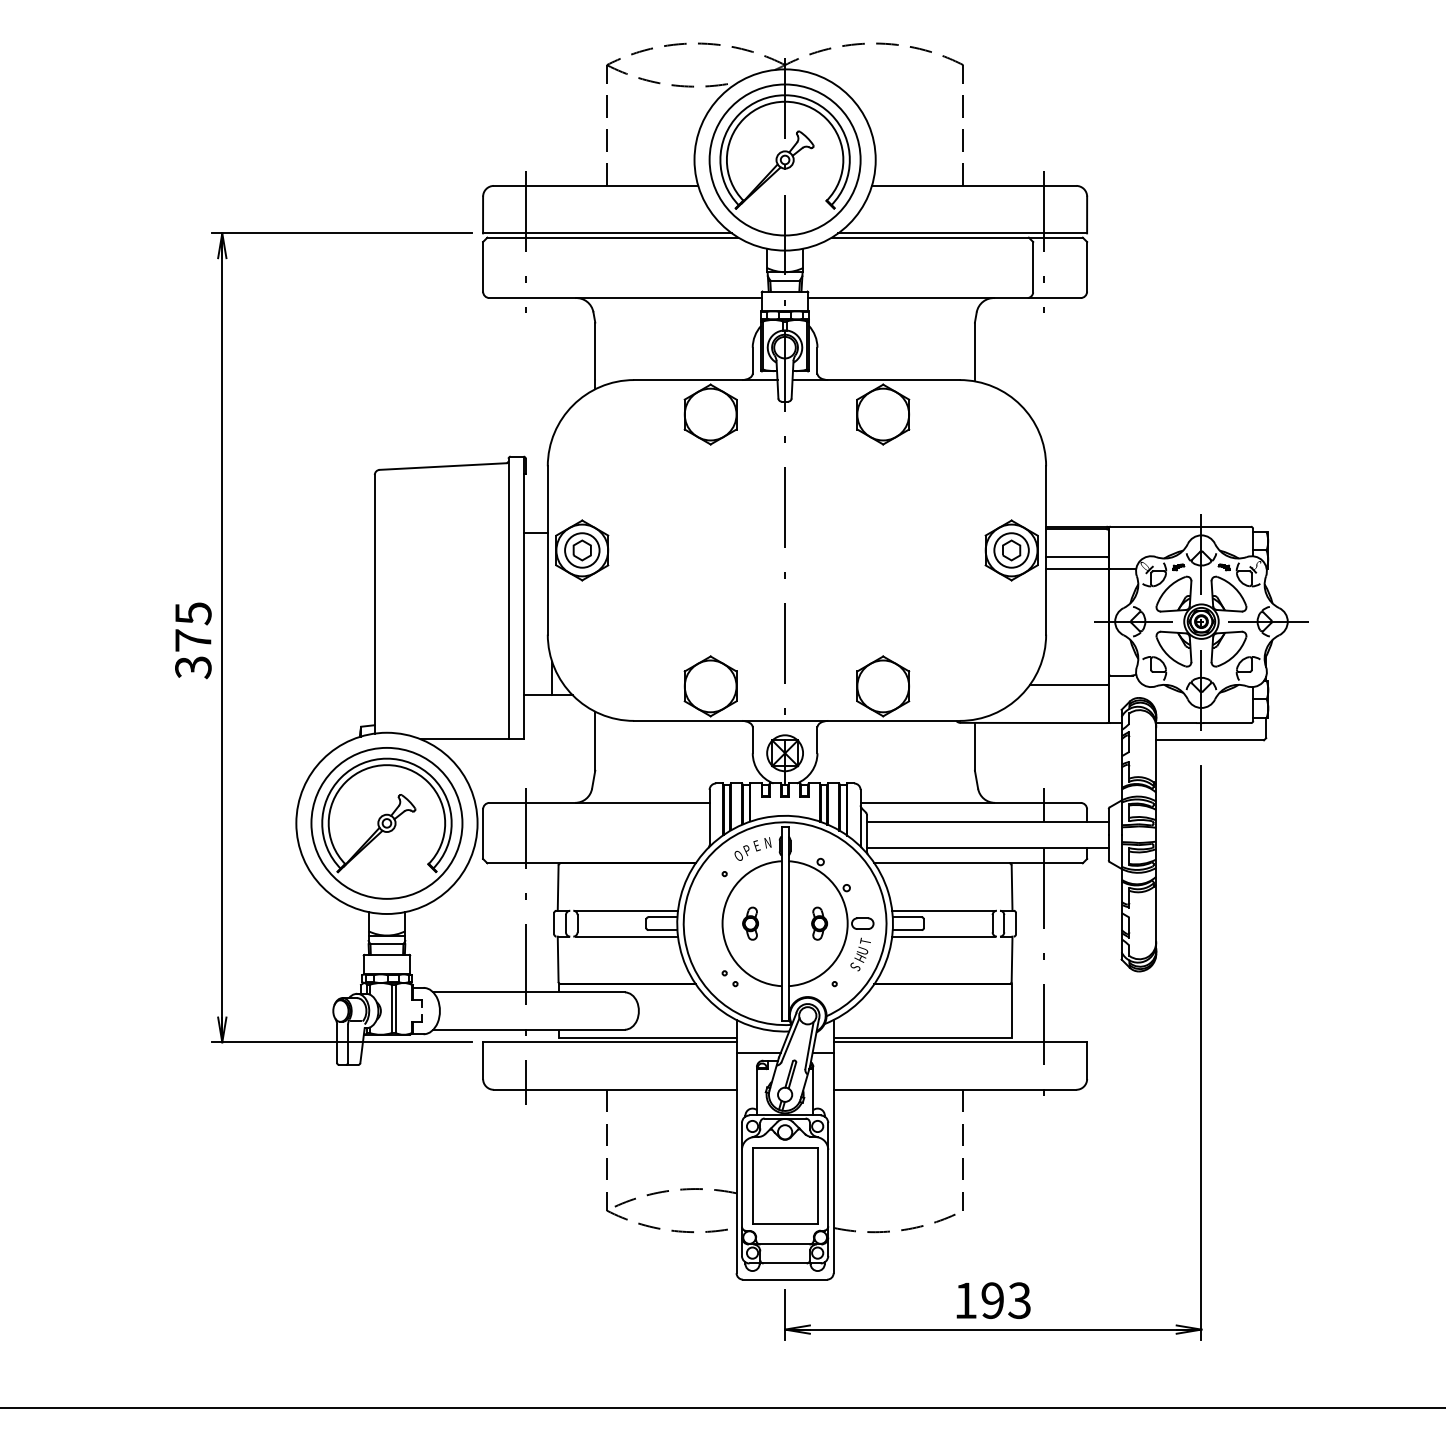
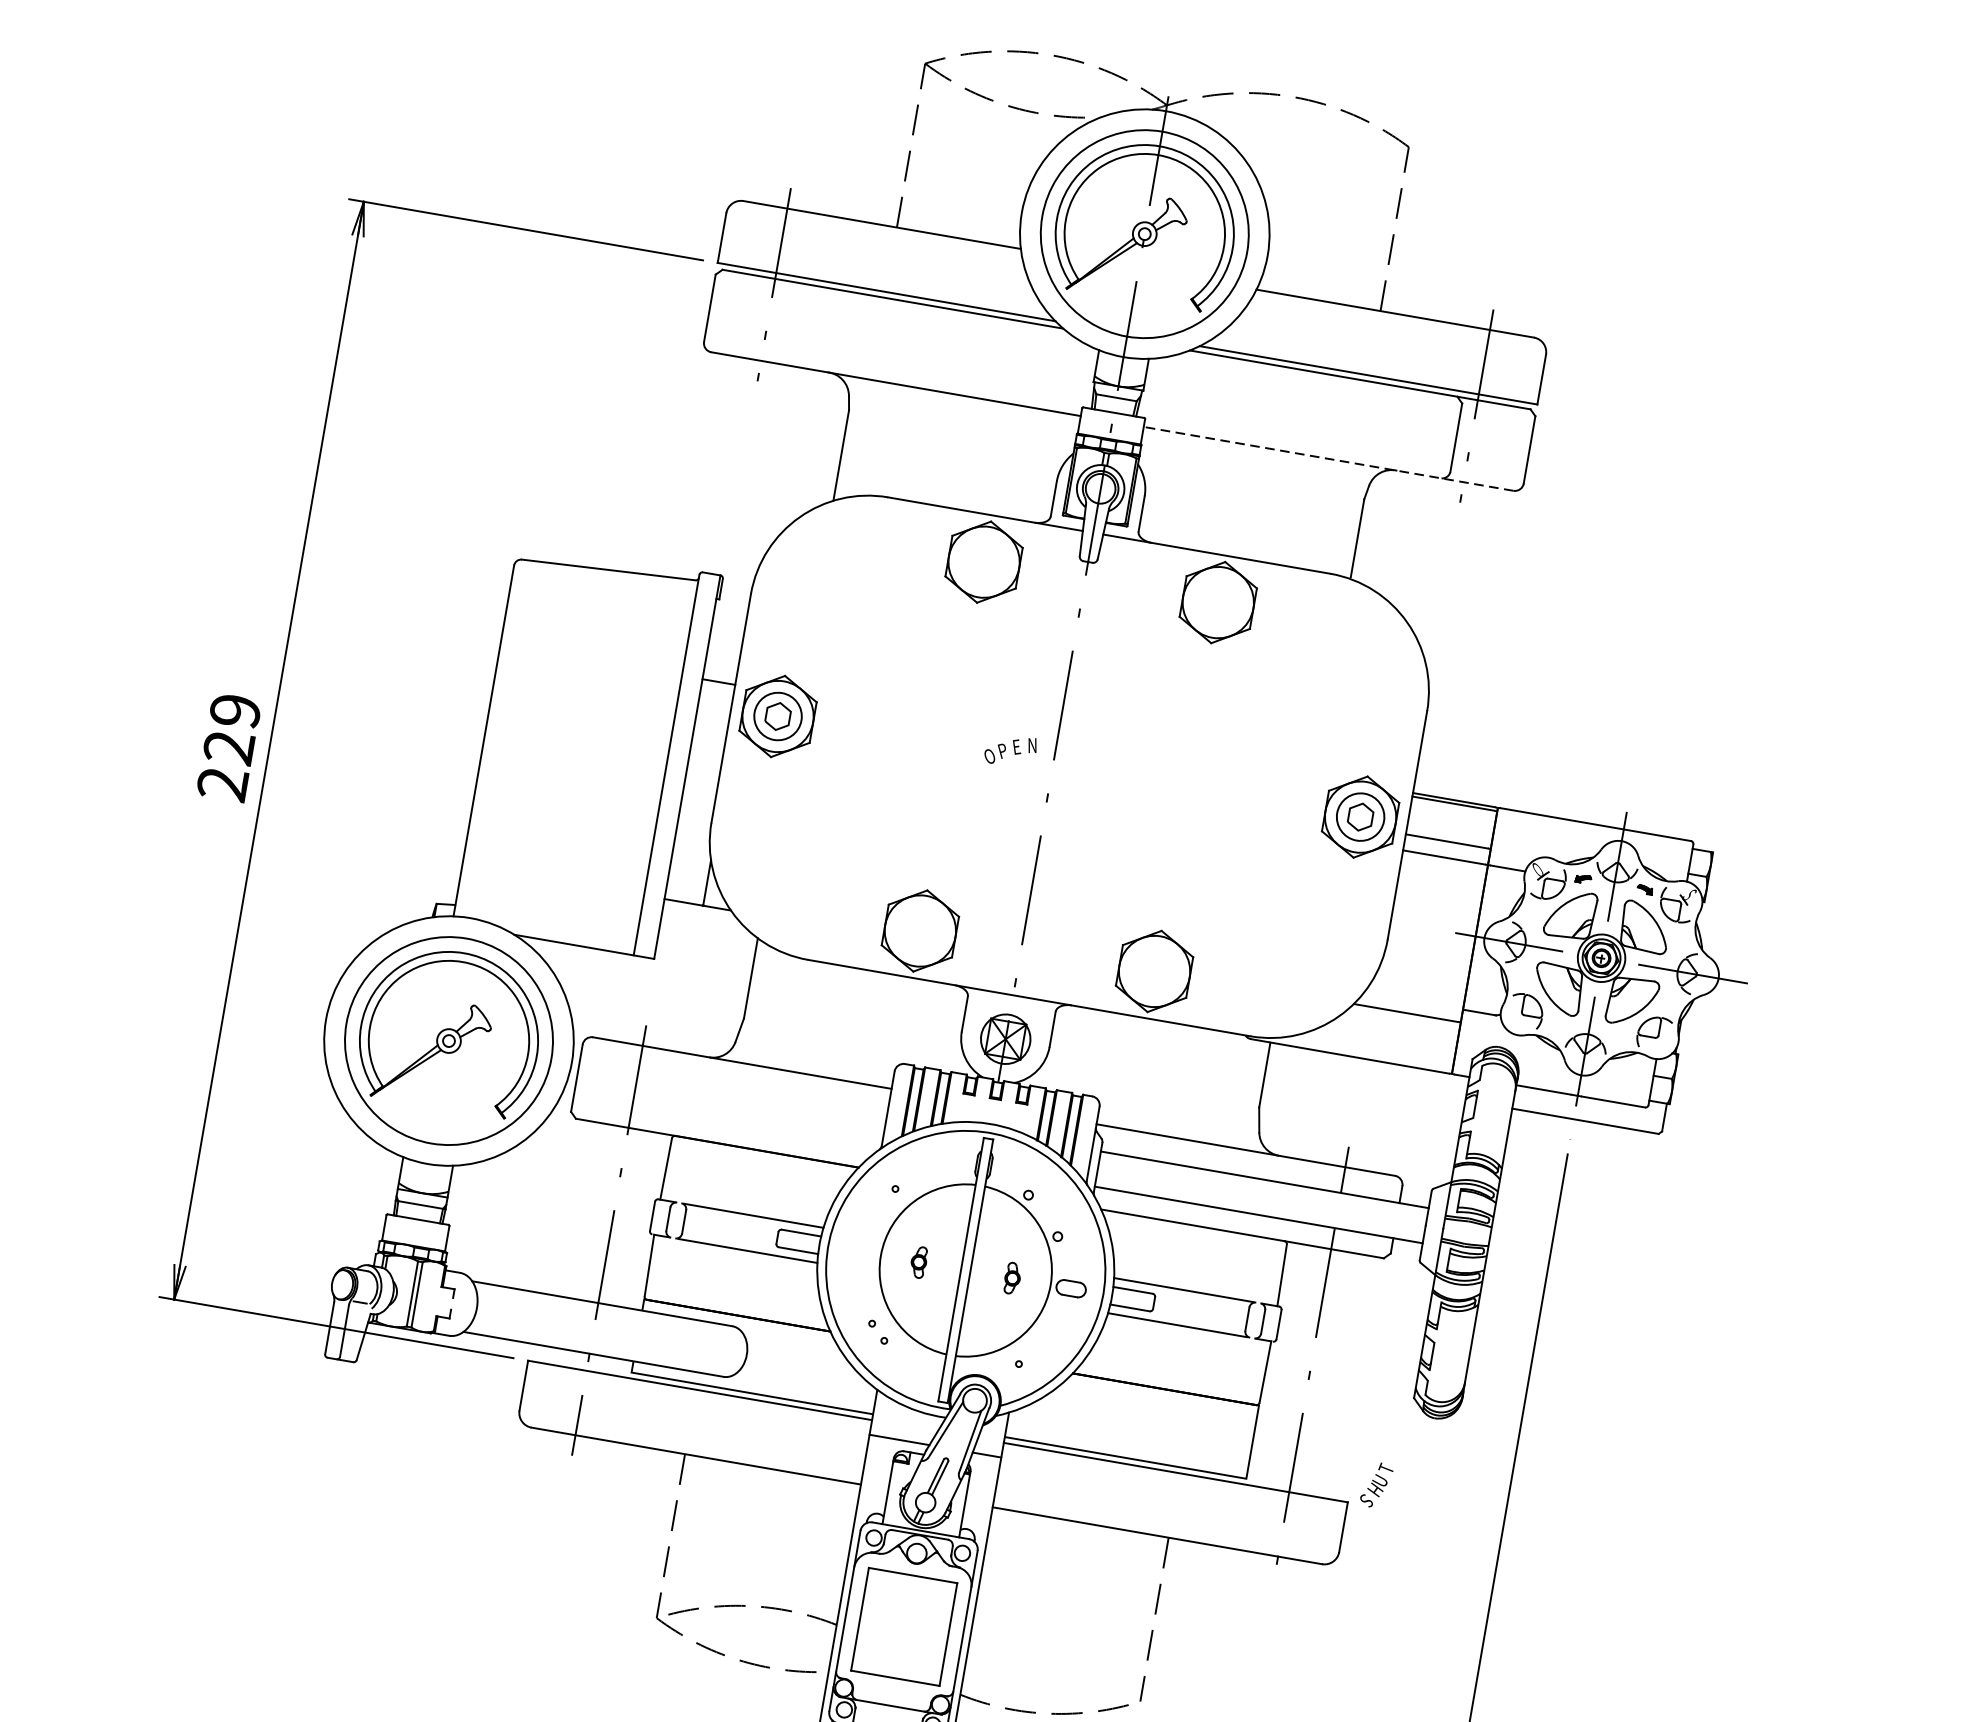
line: (943, 298) -> (1327, 459), solid -> dashed
text: (193, 640) -> (229, 747), 375 -> 229
text: (752, 848) -> (1010, 749), moved
part: (750, 923) -> (918, 1262), size x0.7
part: (819, 923) -> (1012, 1278), size x0.7
text: (860, 954) -> (1376, 1485), moved

